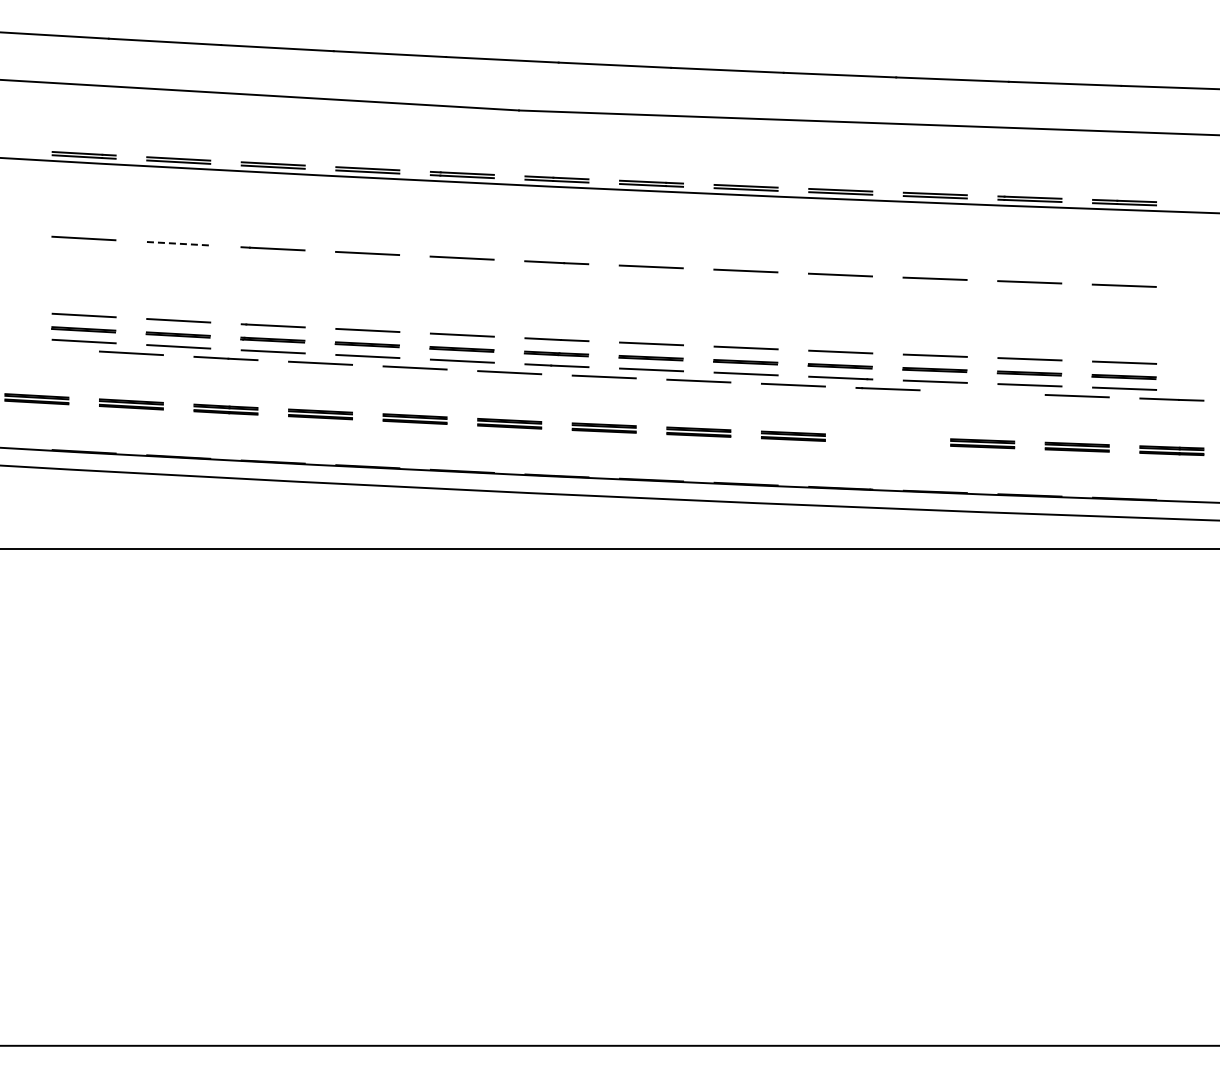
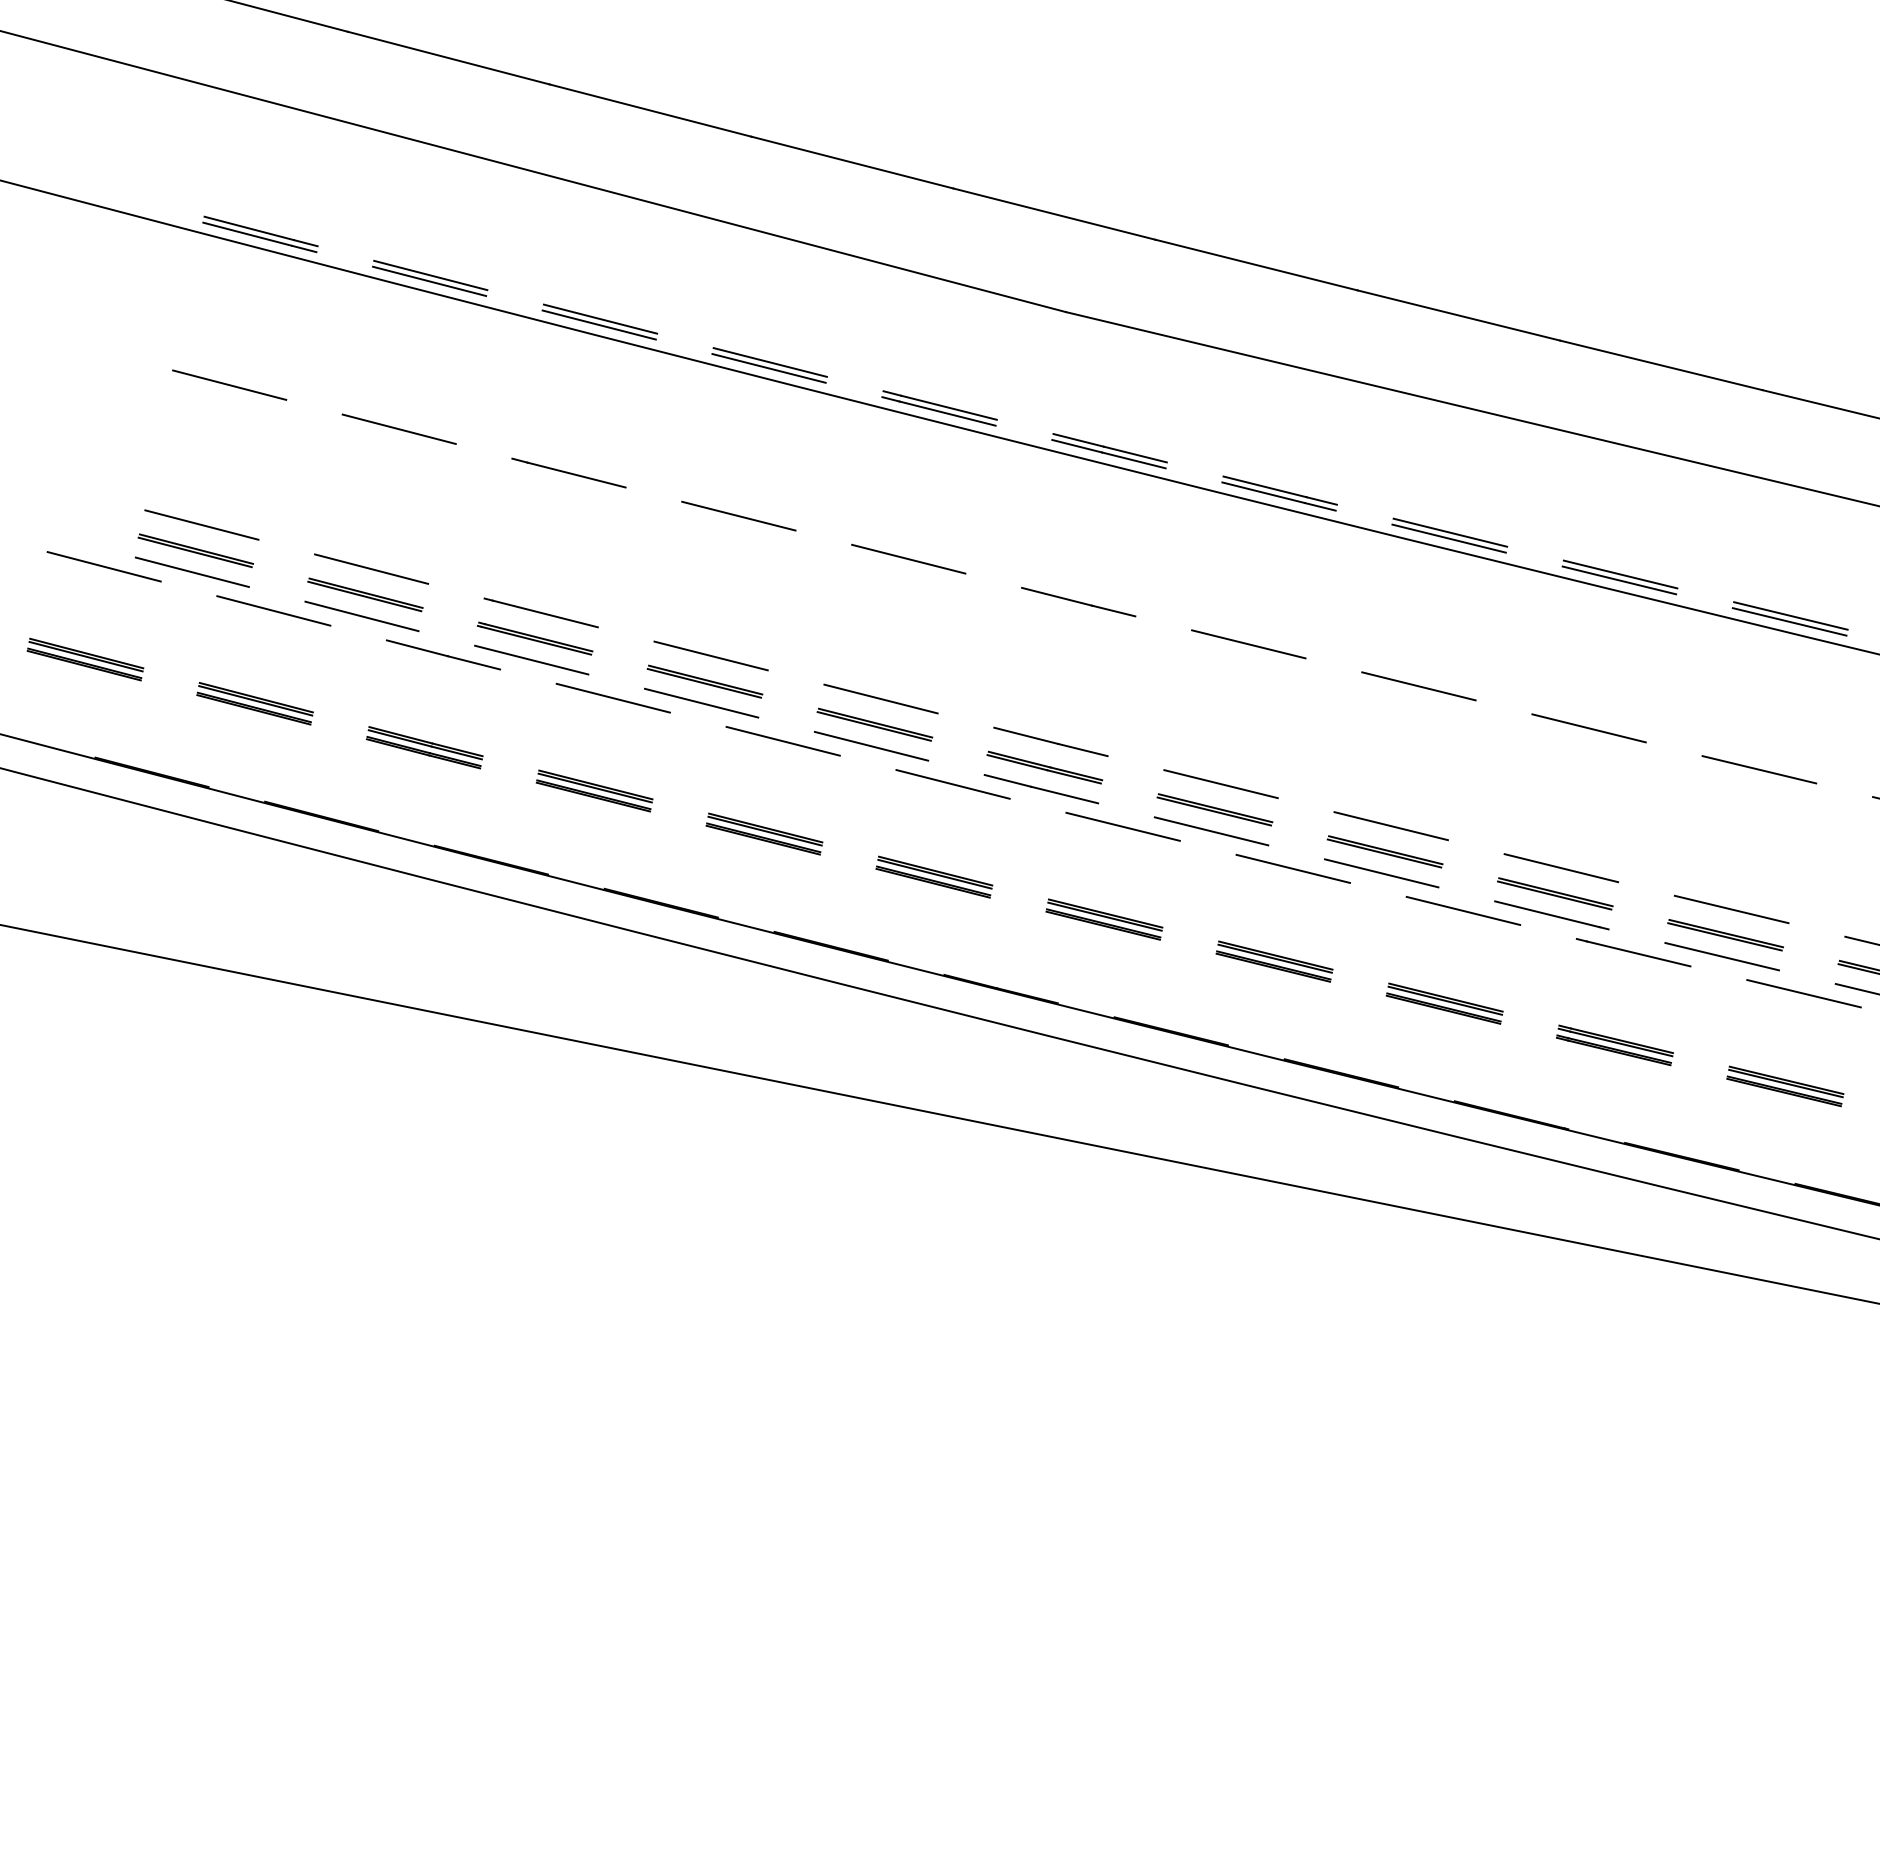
line: (178, 243) -> (399, 428), dashed -> solid
line: (36, 347) -> (103, 565), added
line: (982, 392) -> (1803, 993), added
part: (887, 439) -> (1614, 1043), added

